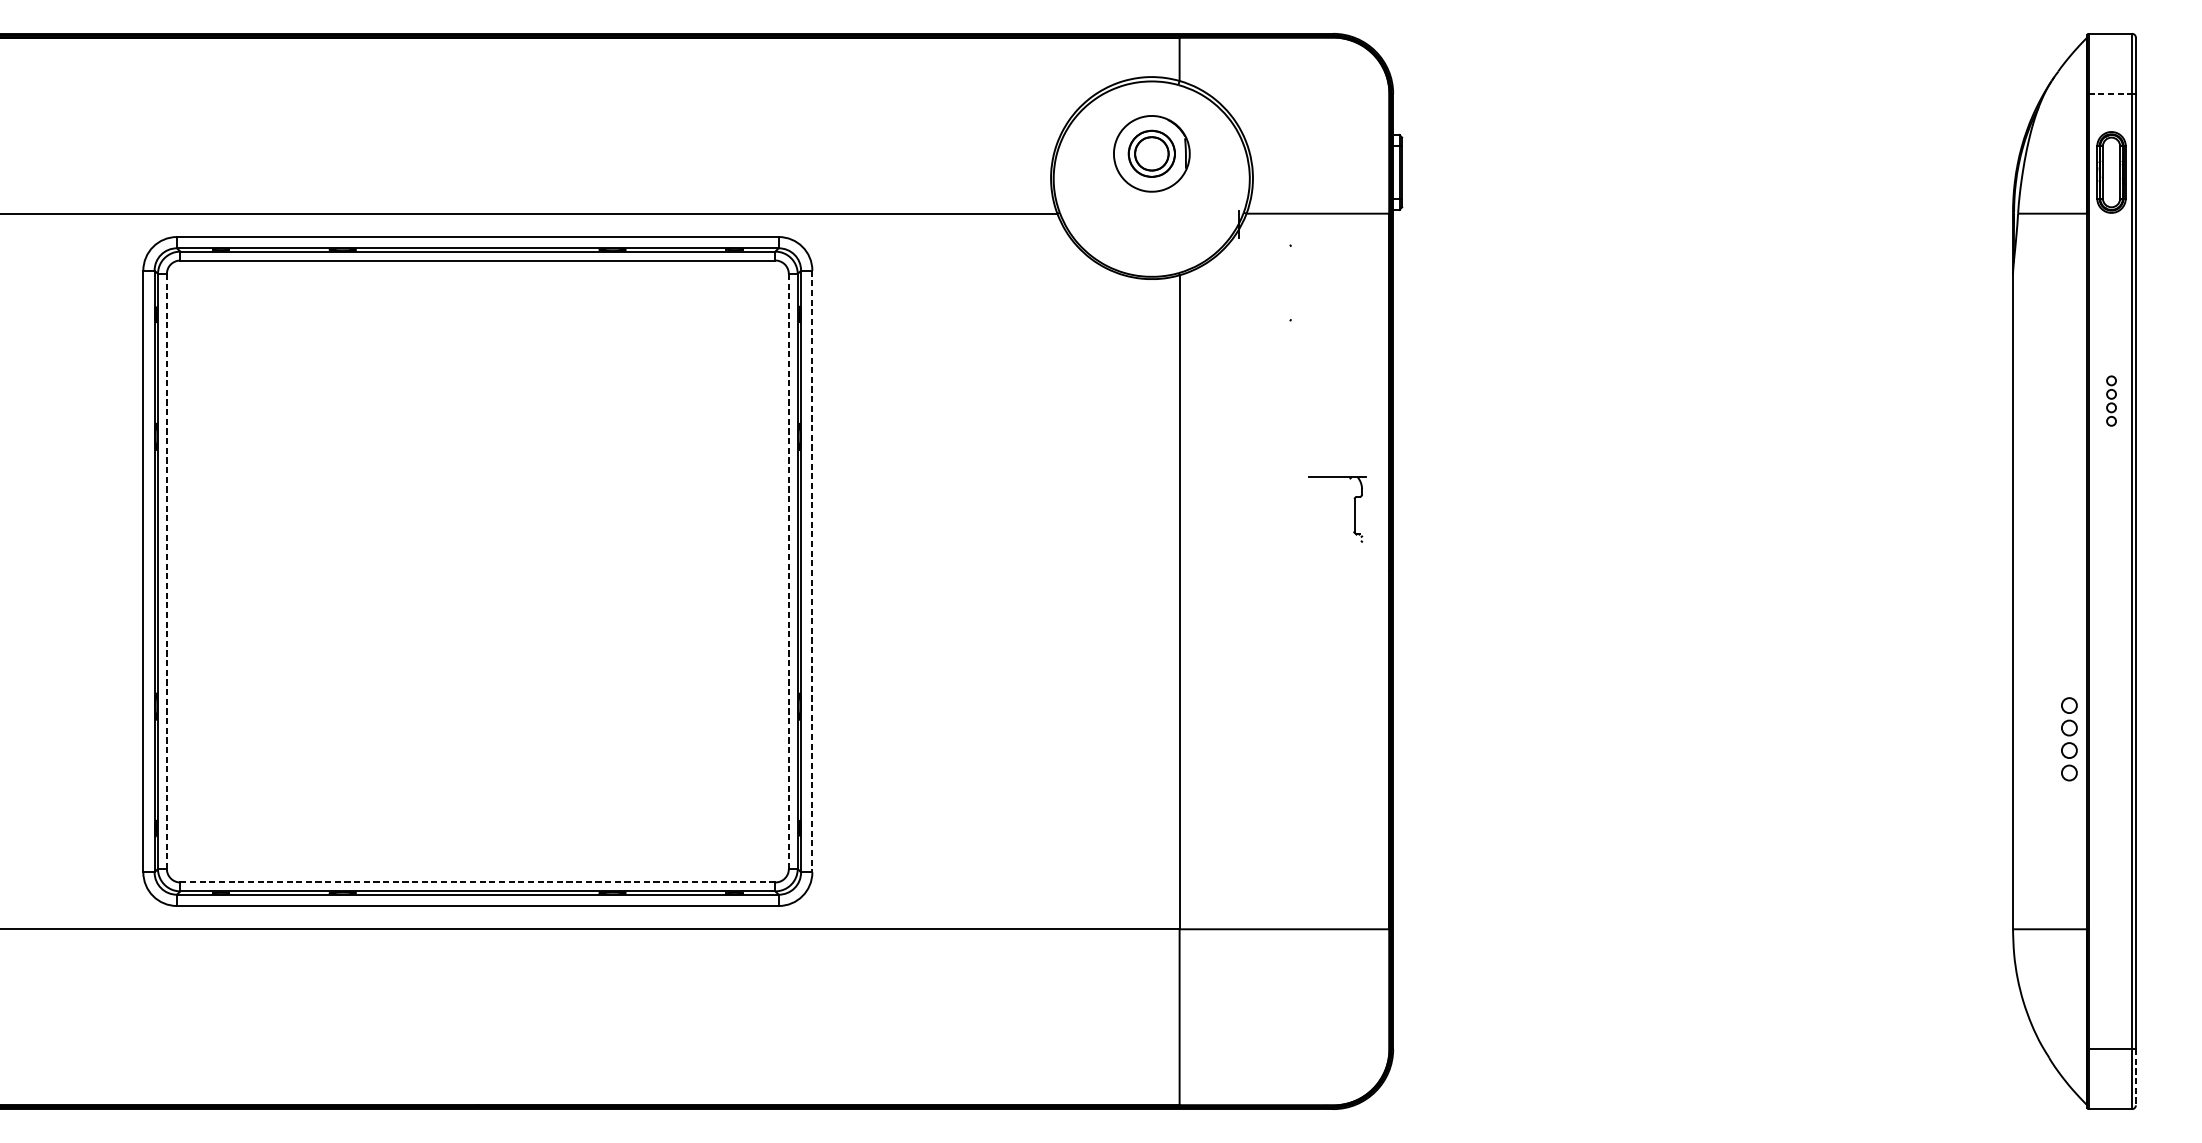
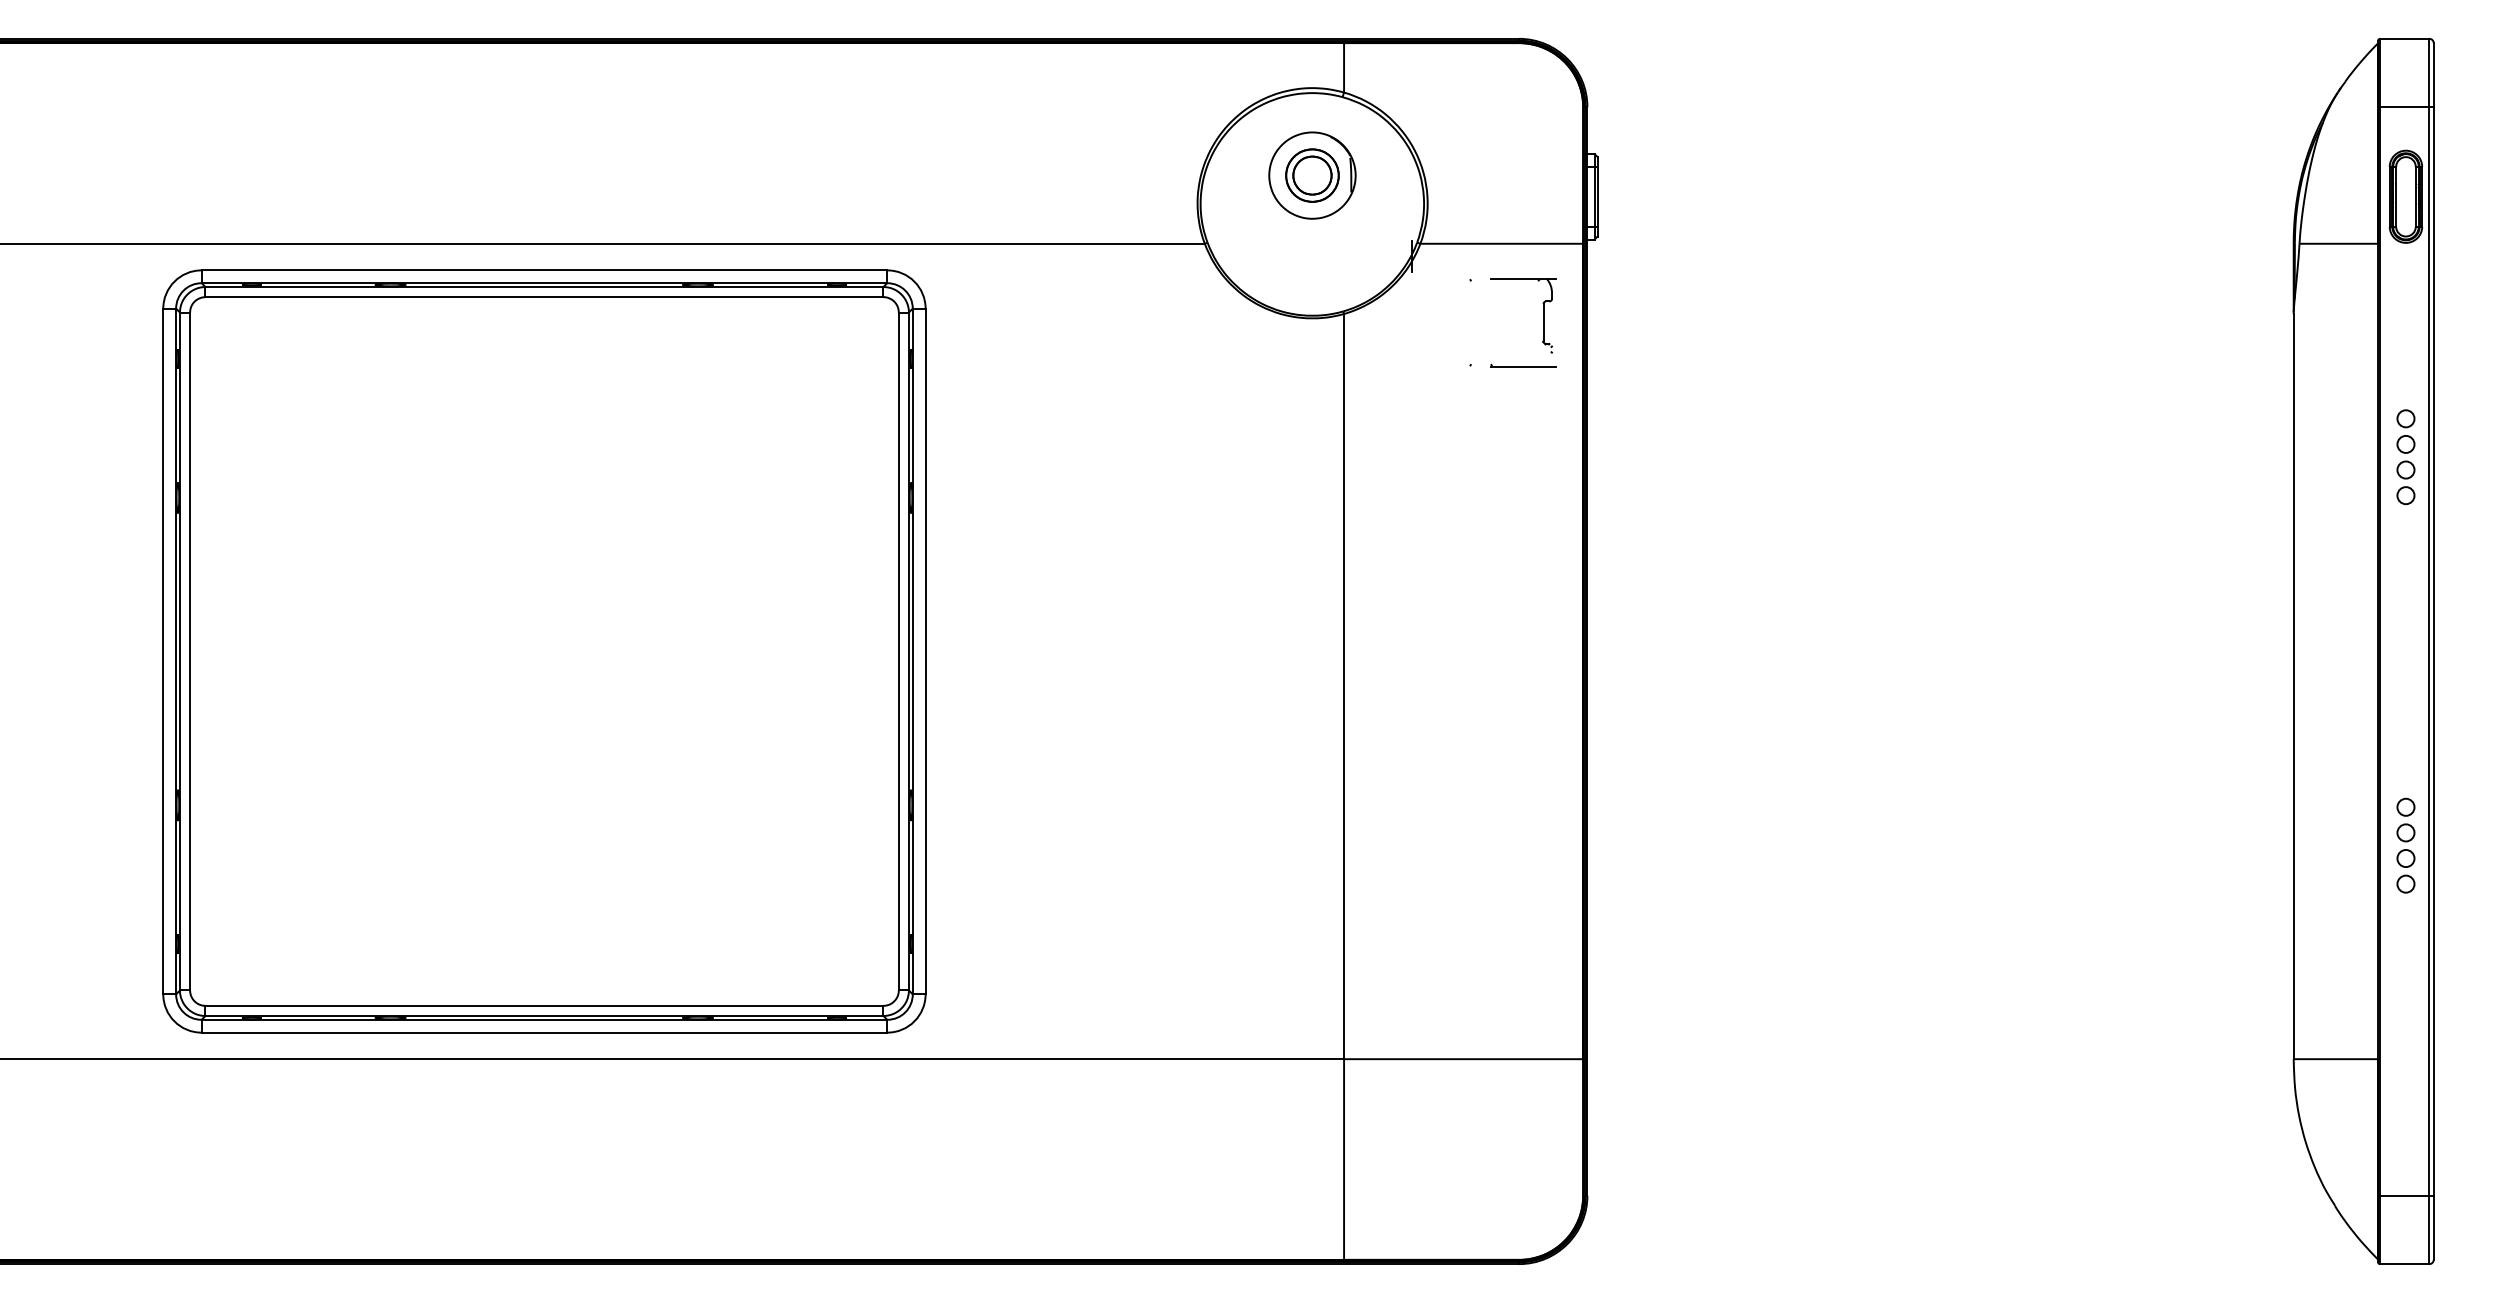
line: (2110, 94) -> (2404, 107), dashed -> solid
part: (1337, 320) -> (1523, 365), added
part: (2111, 401) -> (2405, 457), size x1.67
part: (1354, 509) -> (1543, 315), moved
line: (167, 571) -> (190, 651), dashed -> solid
line: (788, 571) -> (898, 651), dashed -> solid
line: (812, 571) -> (925, 651), dashed -> solid
part: (2068, 739) -> (2405, 845), moved
line: (477, 882) -> (544, 1005), dashed -> solid
line: (2135, 1077) -> (2433, 1228), dashed -> solid

